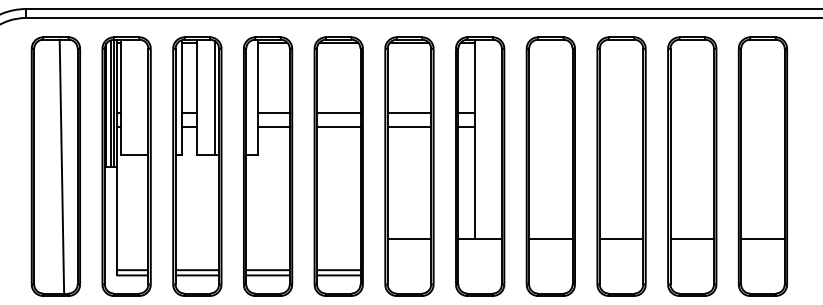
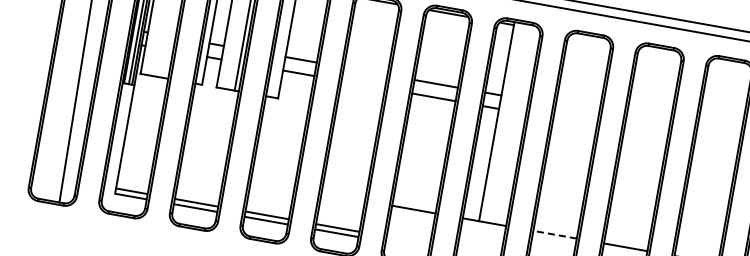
line: (338, 113) -> (365, 71), removed
line: (338, 126) -> (363, 84), removed
line: (550, 239) -> (554, 235), solid -> dashed

